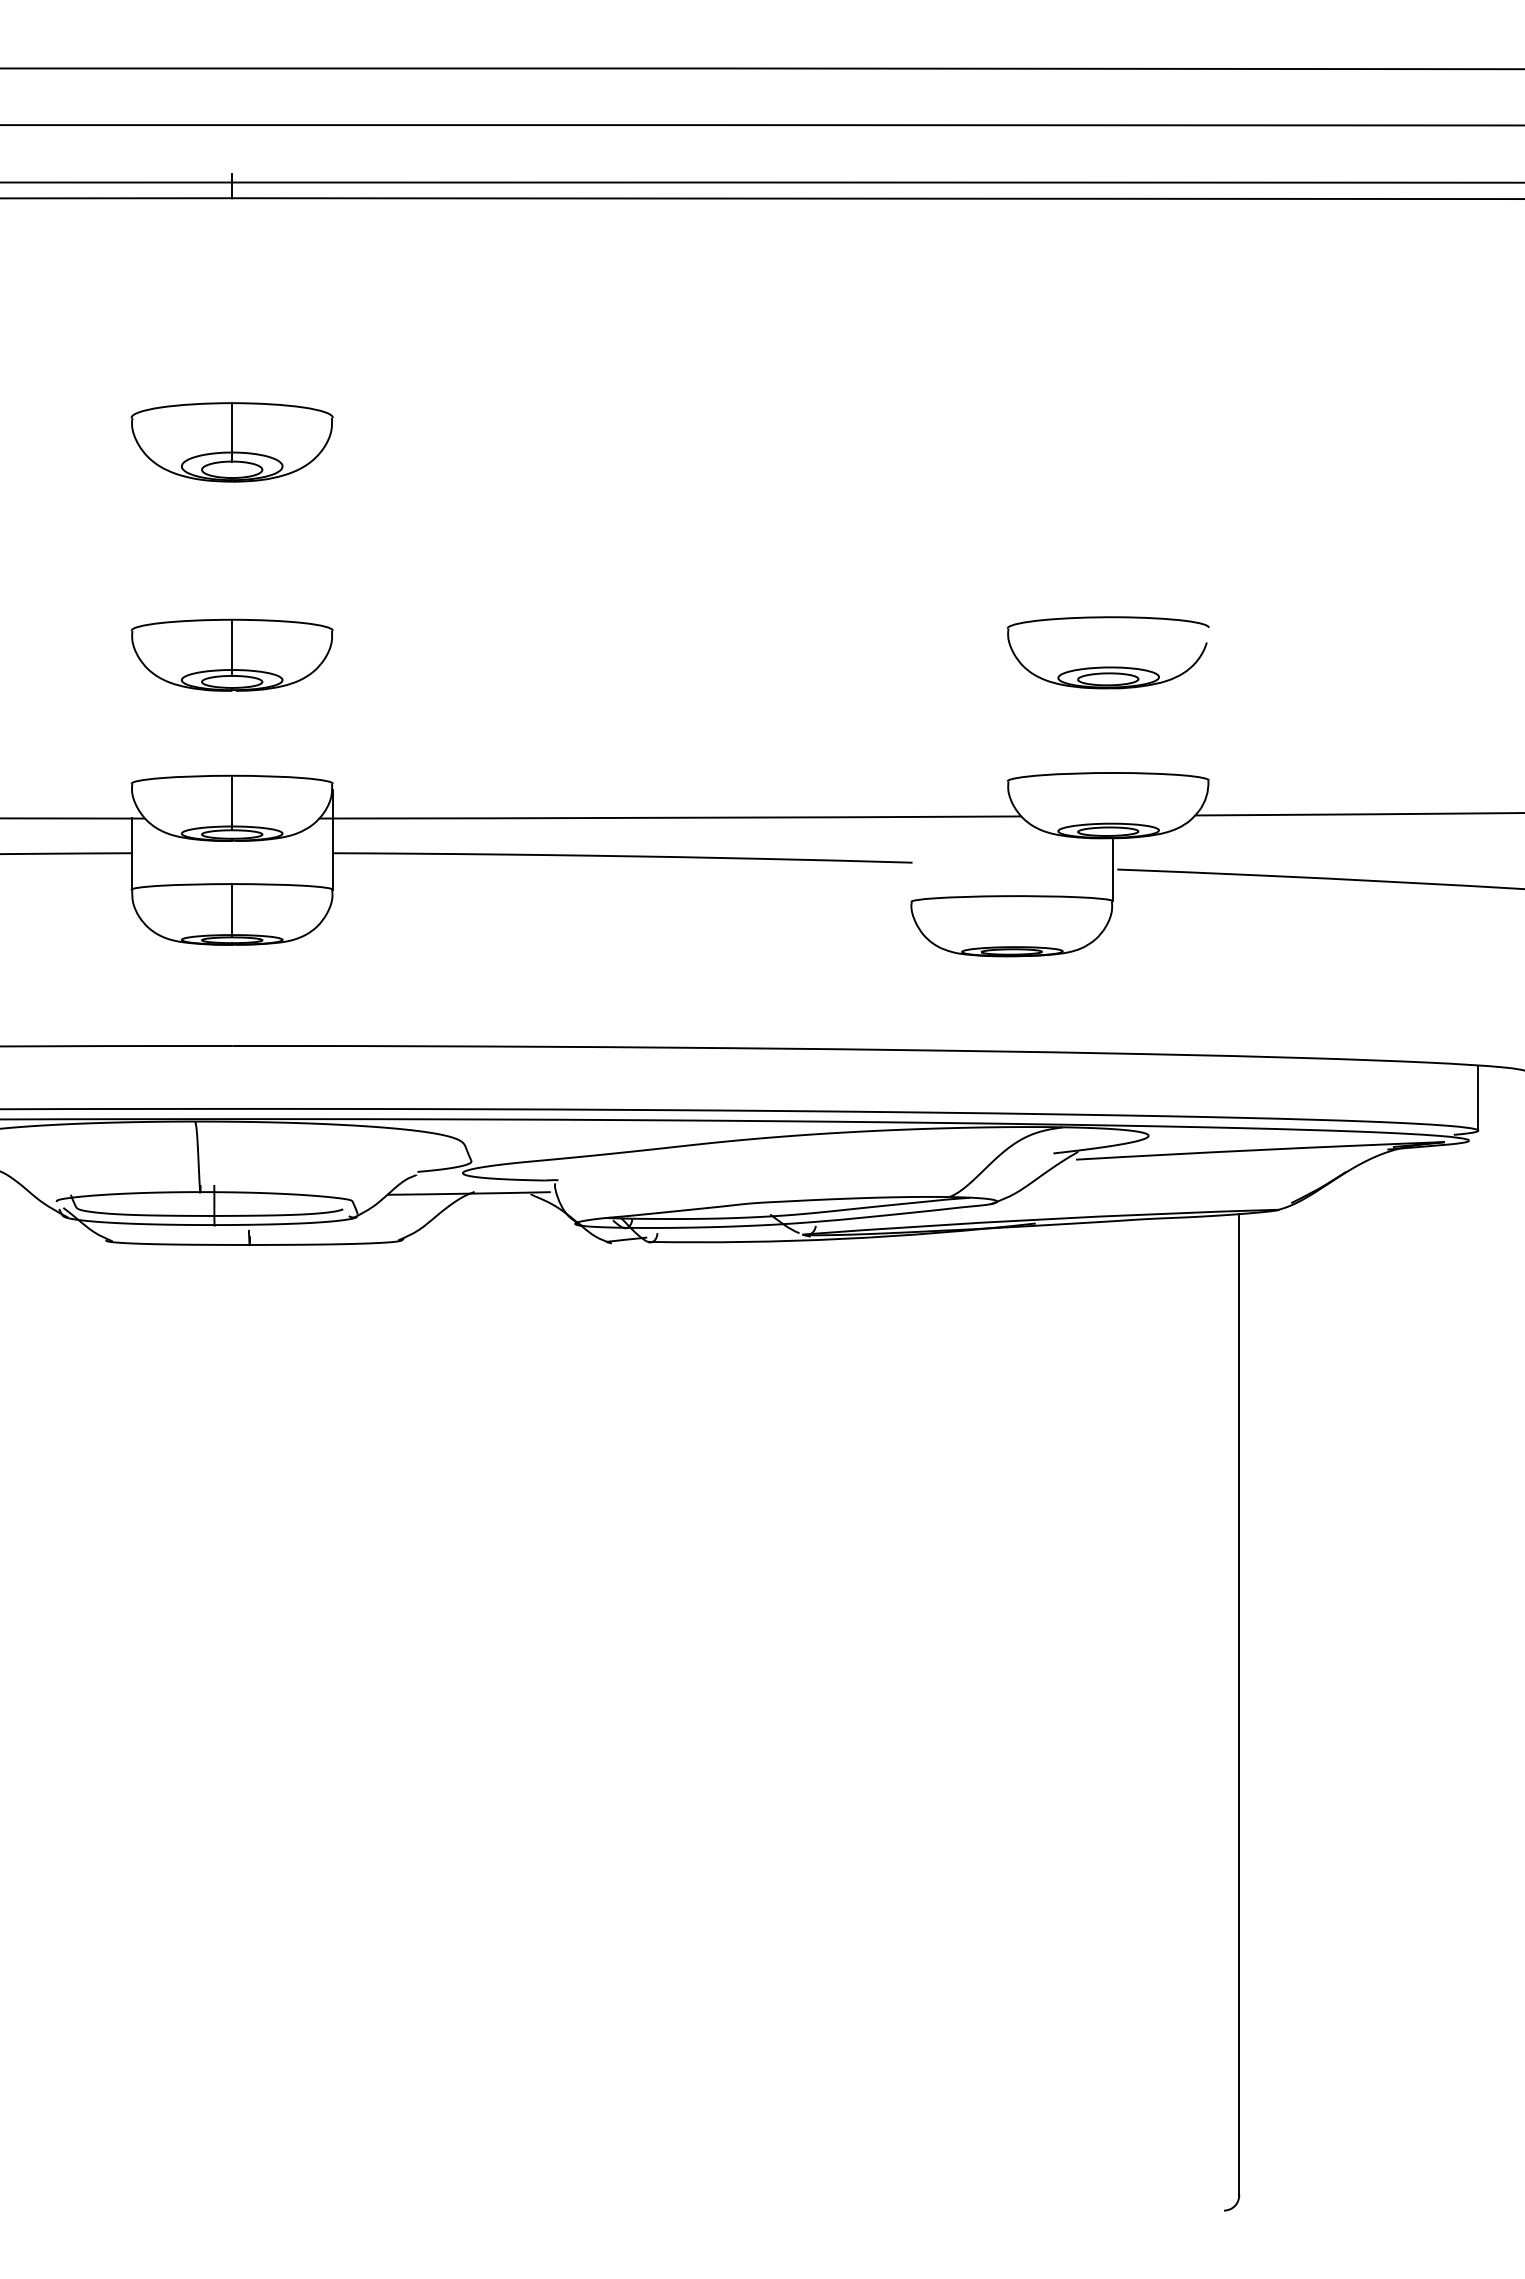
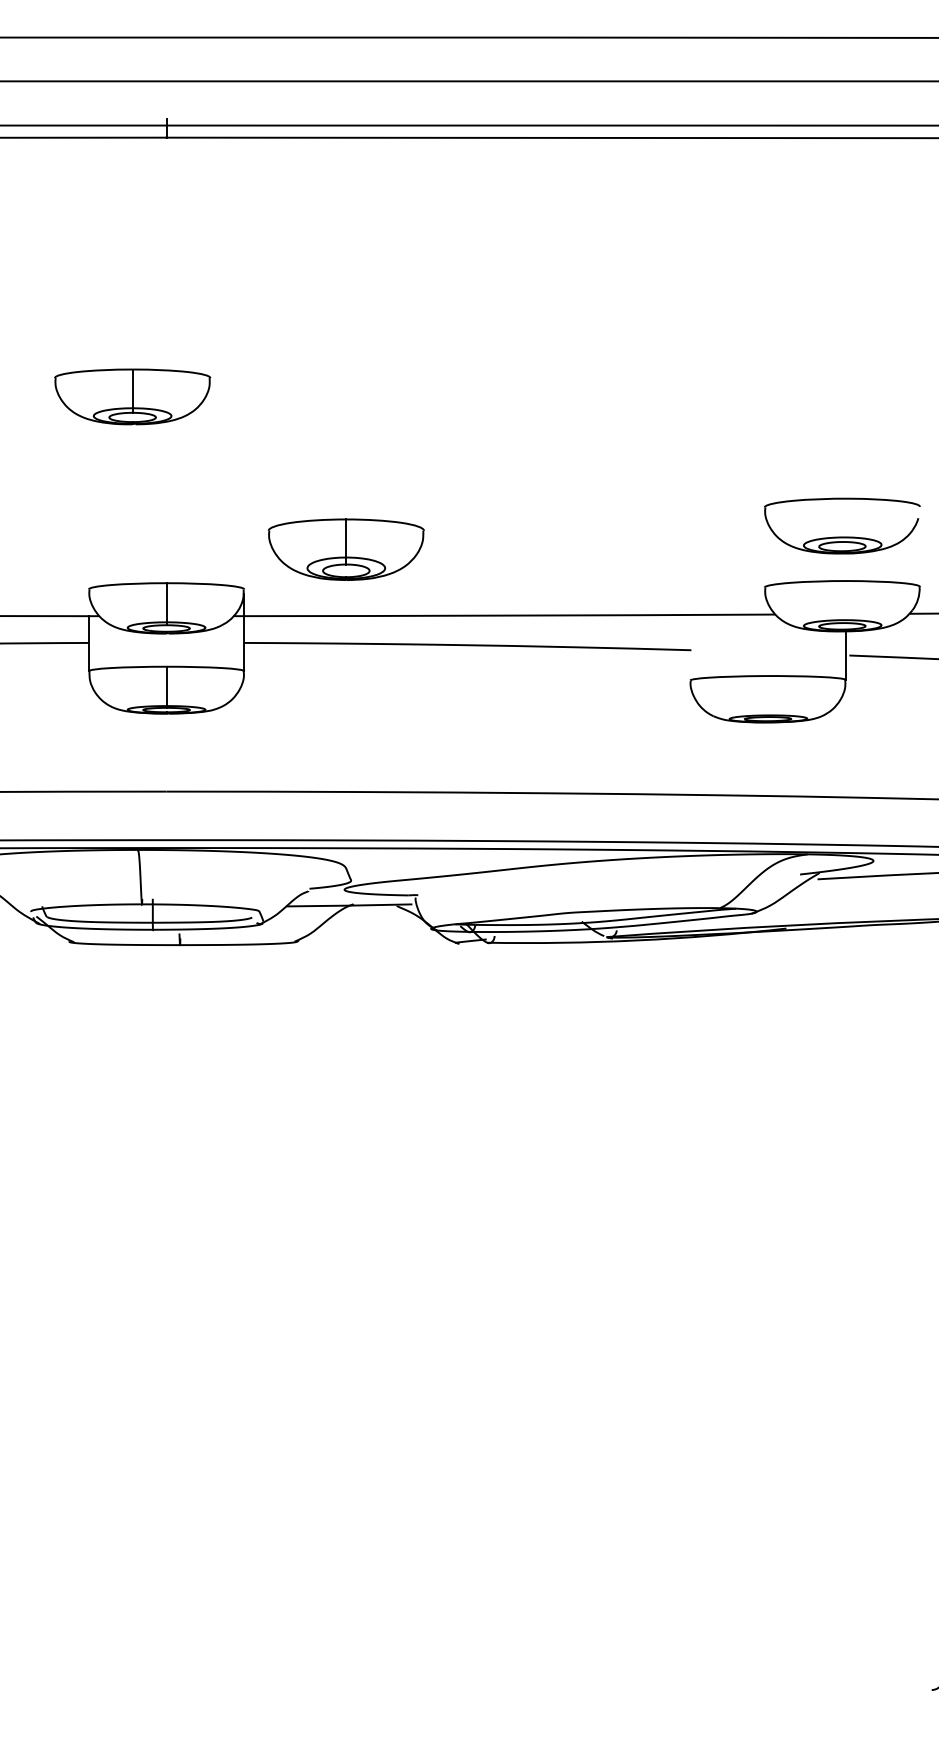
part: (231, 442) -> (345, 549), moved
part: (231, 654) -> (132, 396), moved
part: (1107, 666) -> (841, 536), moved

